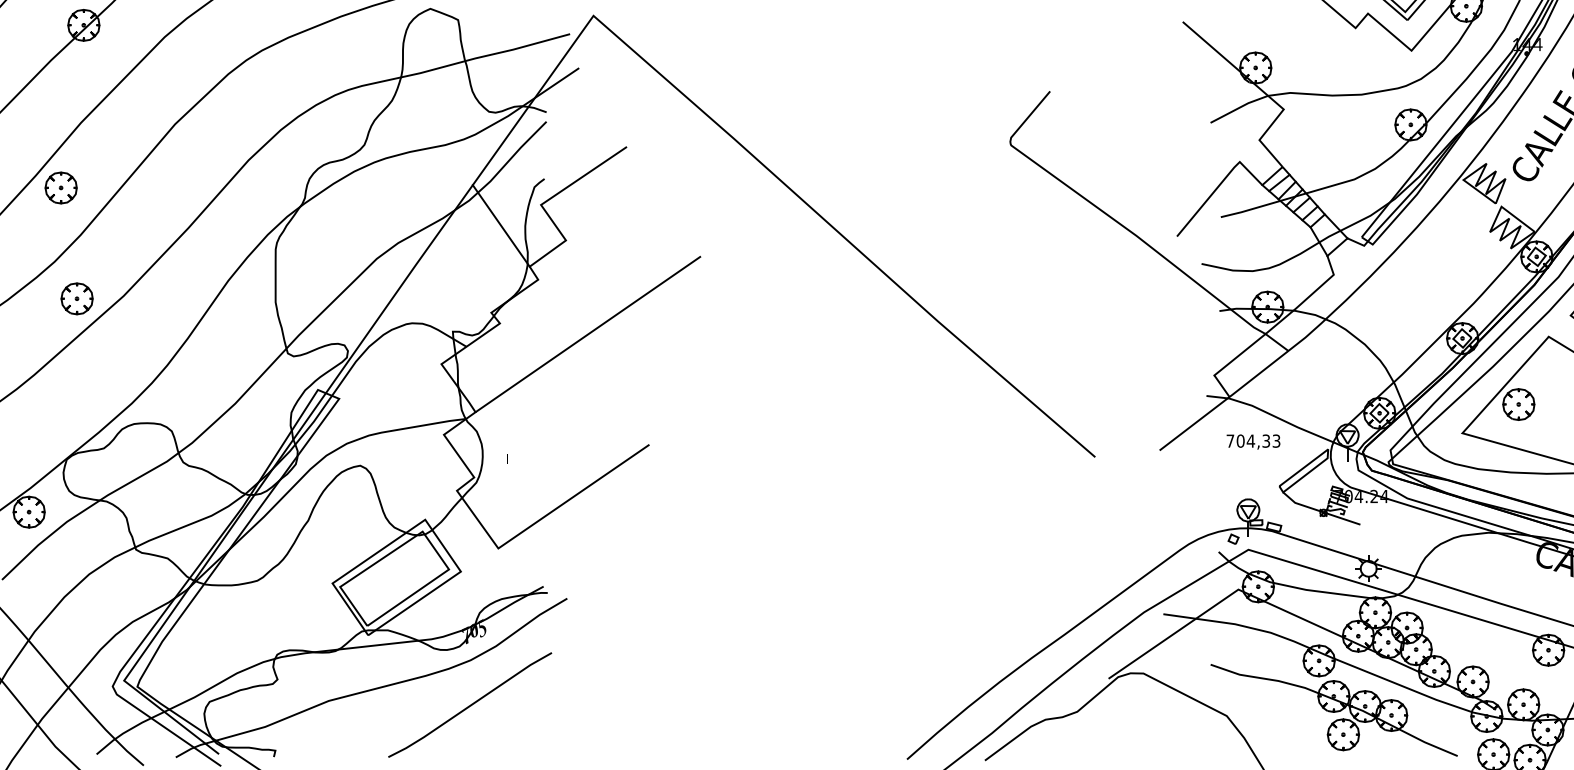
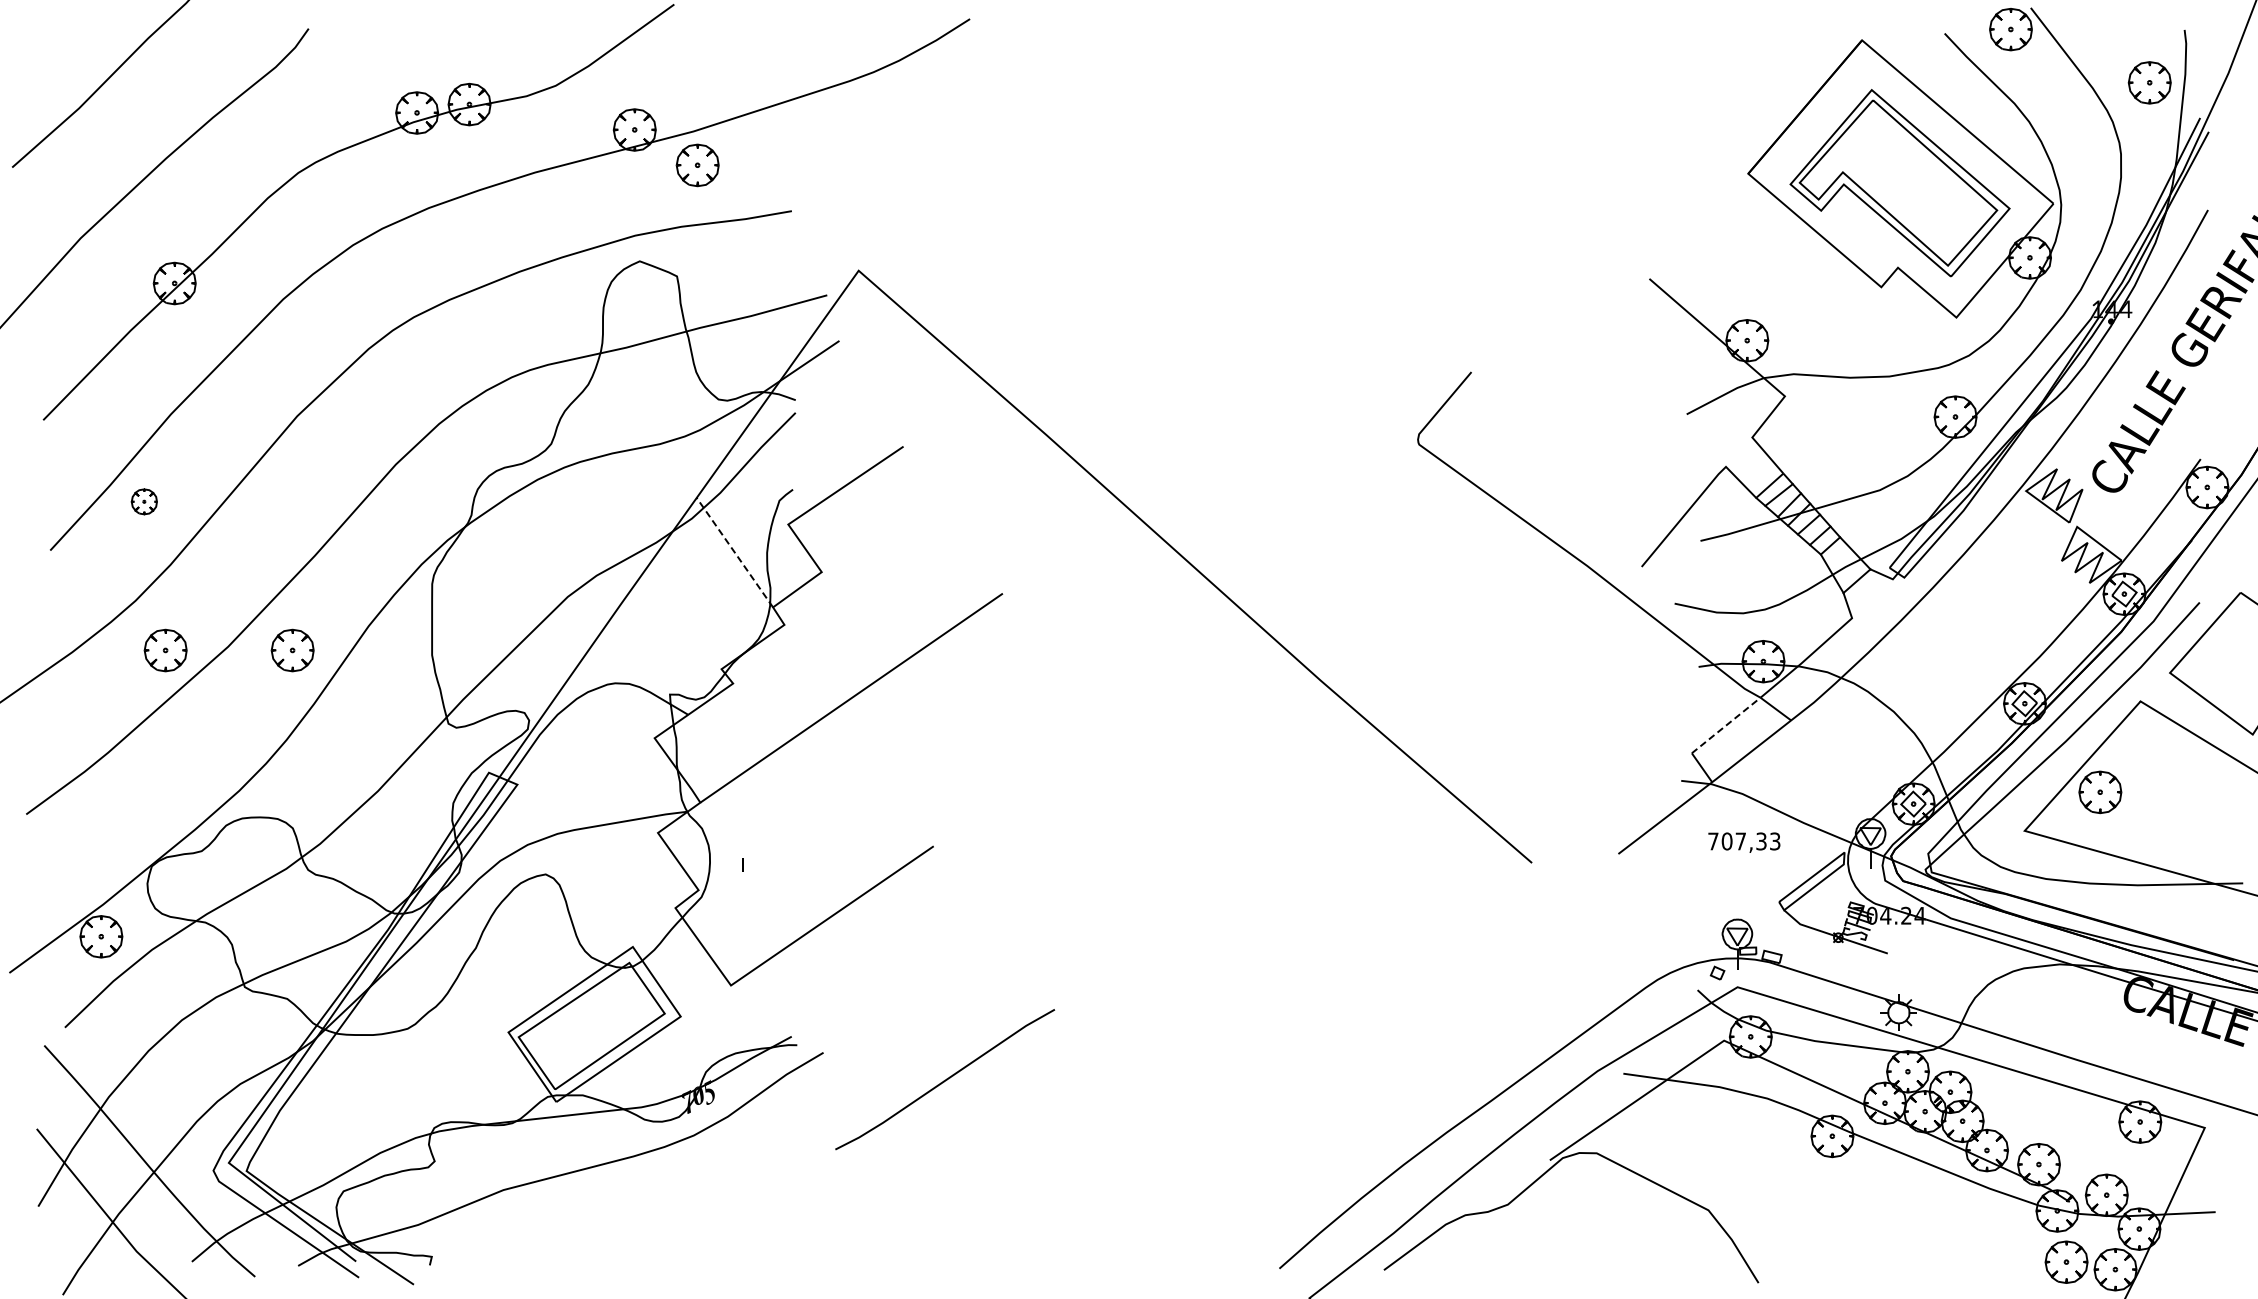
part: (61, 187) -> (144, 501), size x0.6
line: (500, 225) -> (734, 552), solid -> dashed
part: (171, 298) -> (292, 650), added
line: (1240, 354) -> (1726, 725), solid -> dashed
text: (1250, 441) -> (1740, 841), 704,33 -> 707,33
line: (470, 704) -> (945, 1079), moved
part: (1334, 710) -> (1852, 1202), removed

